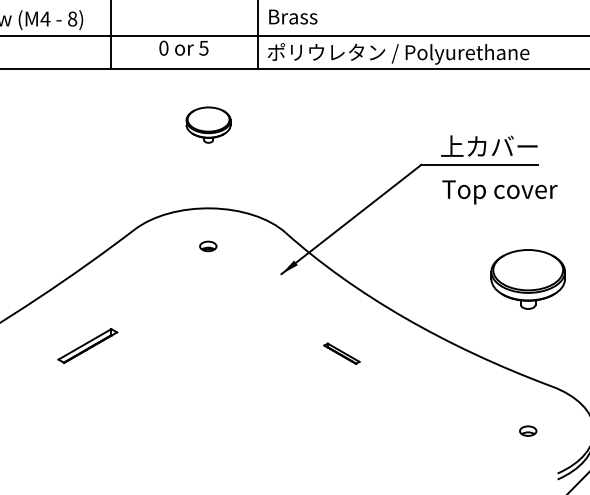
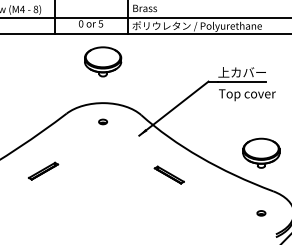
part: (209, 124) -> (103, 61), size x1.67
part: (528, 277) -> (261, 152), moved
part: (340, 352) -> (168, 174), size x1.67

